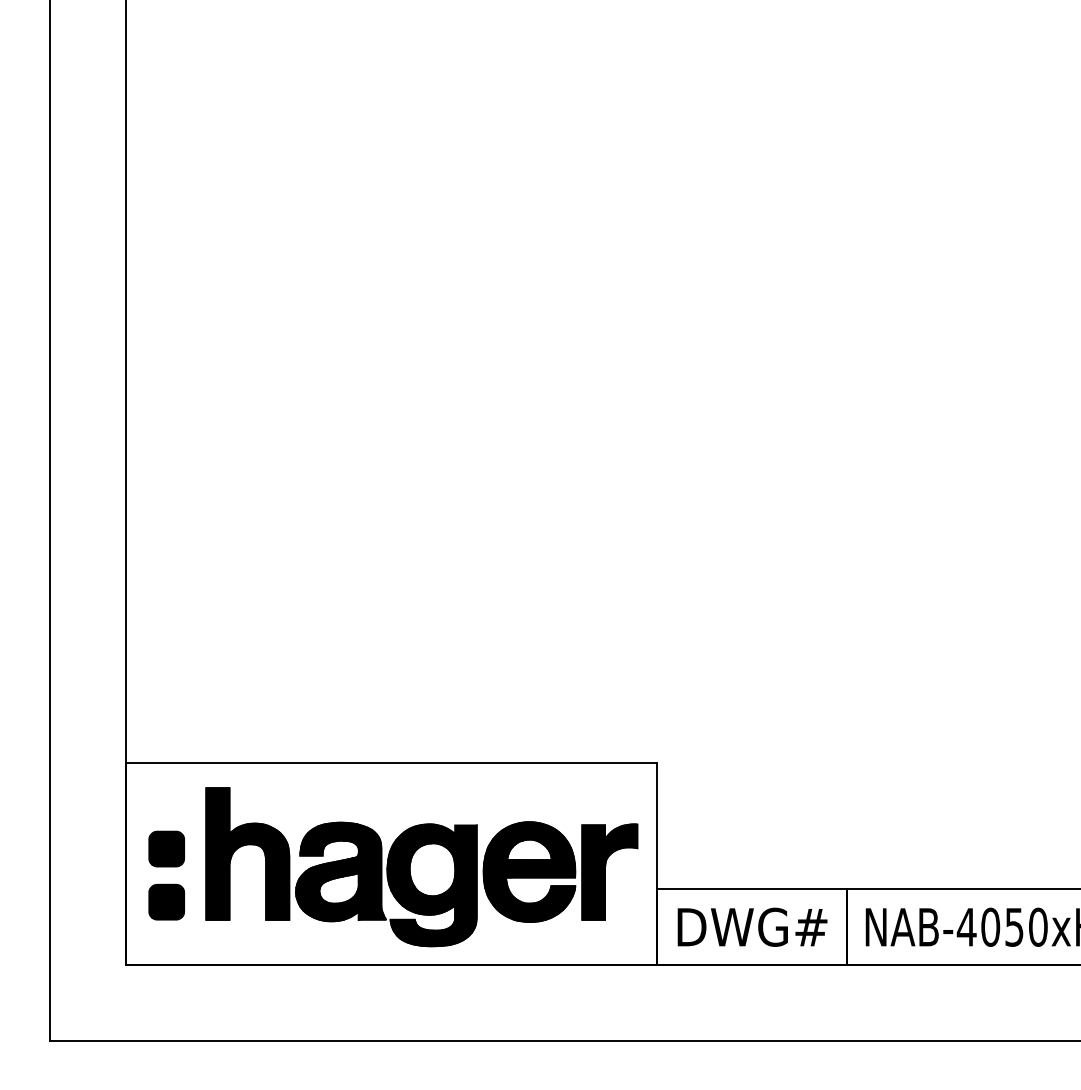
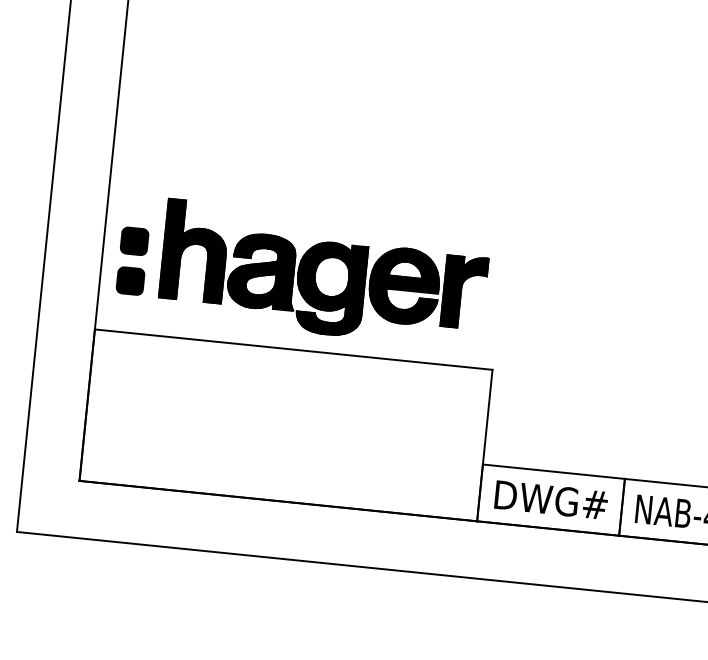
part: (393, 867) -> (302, 272), moved

